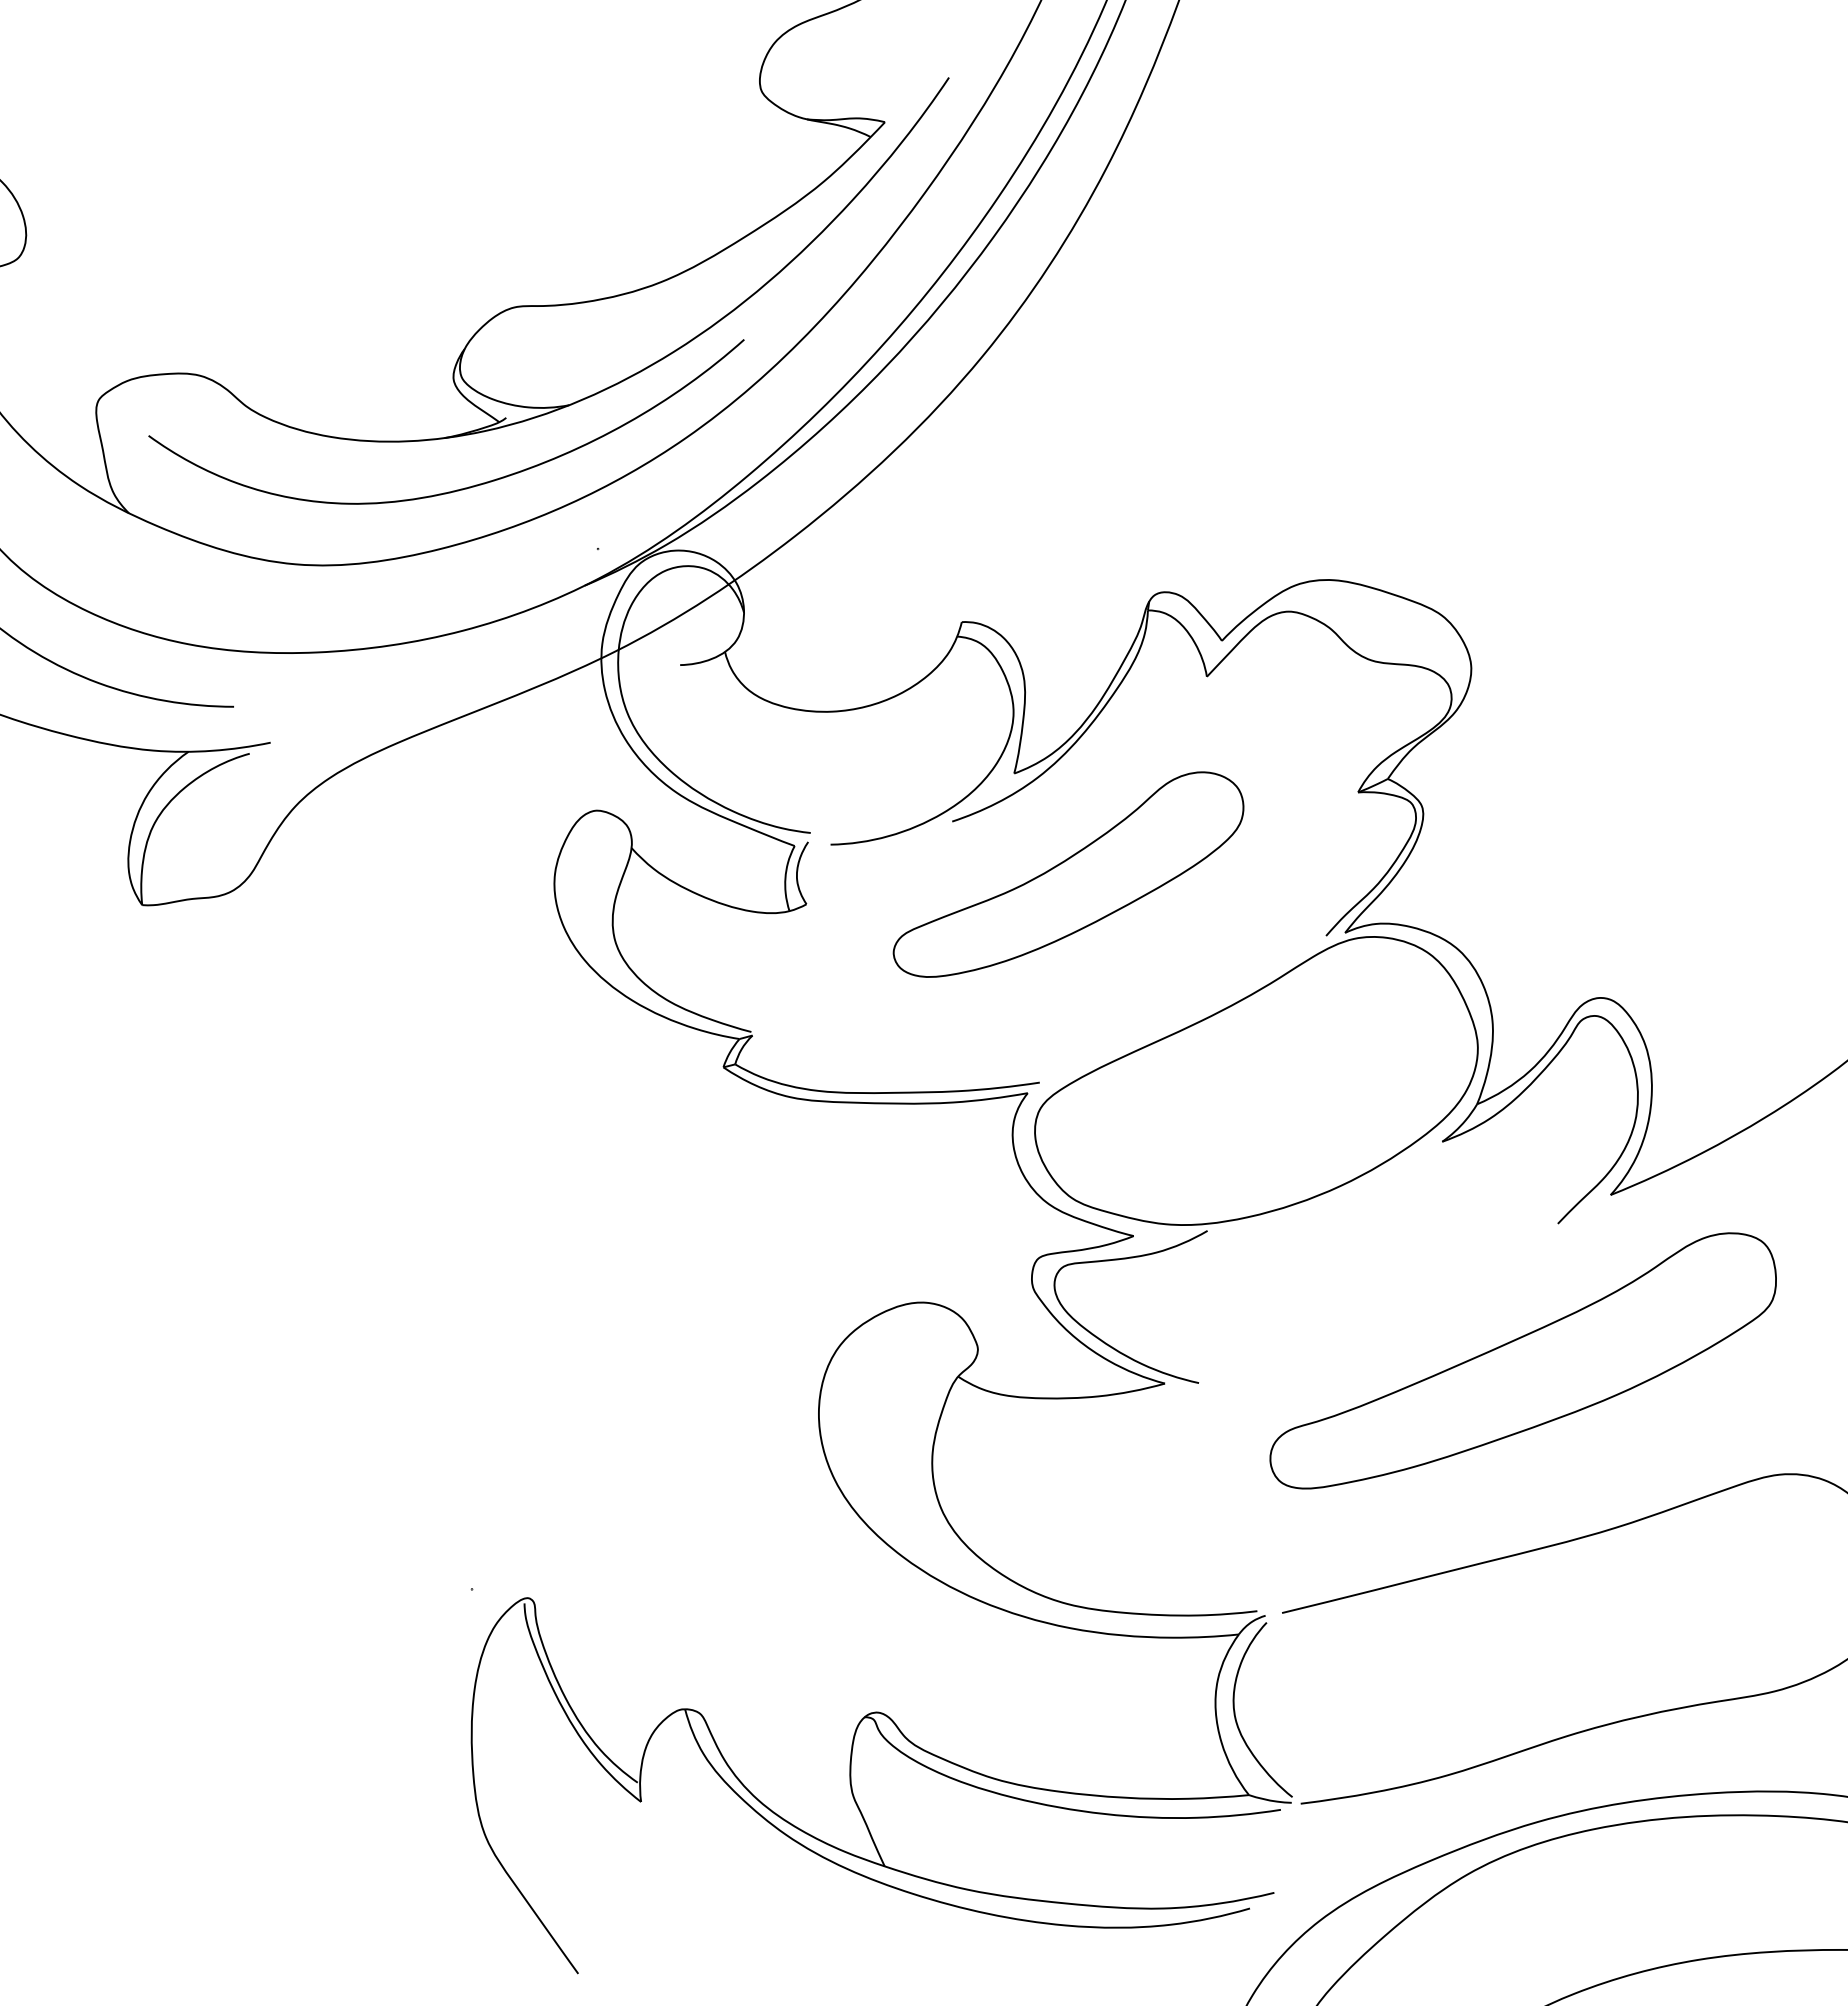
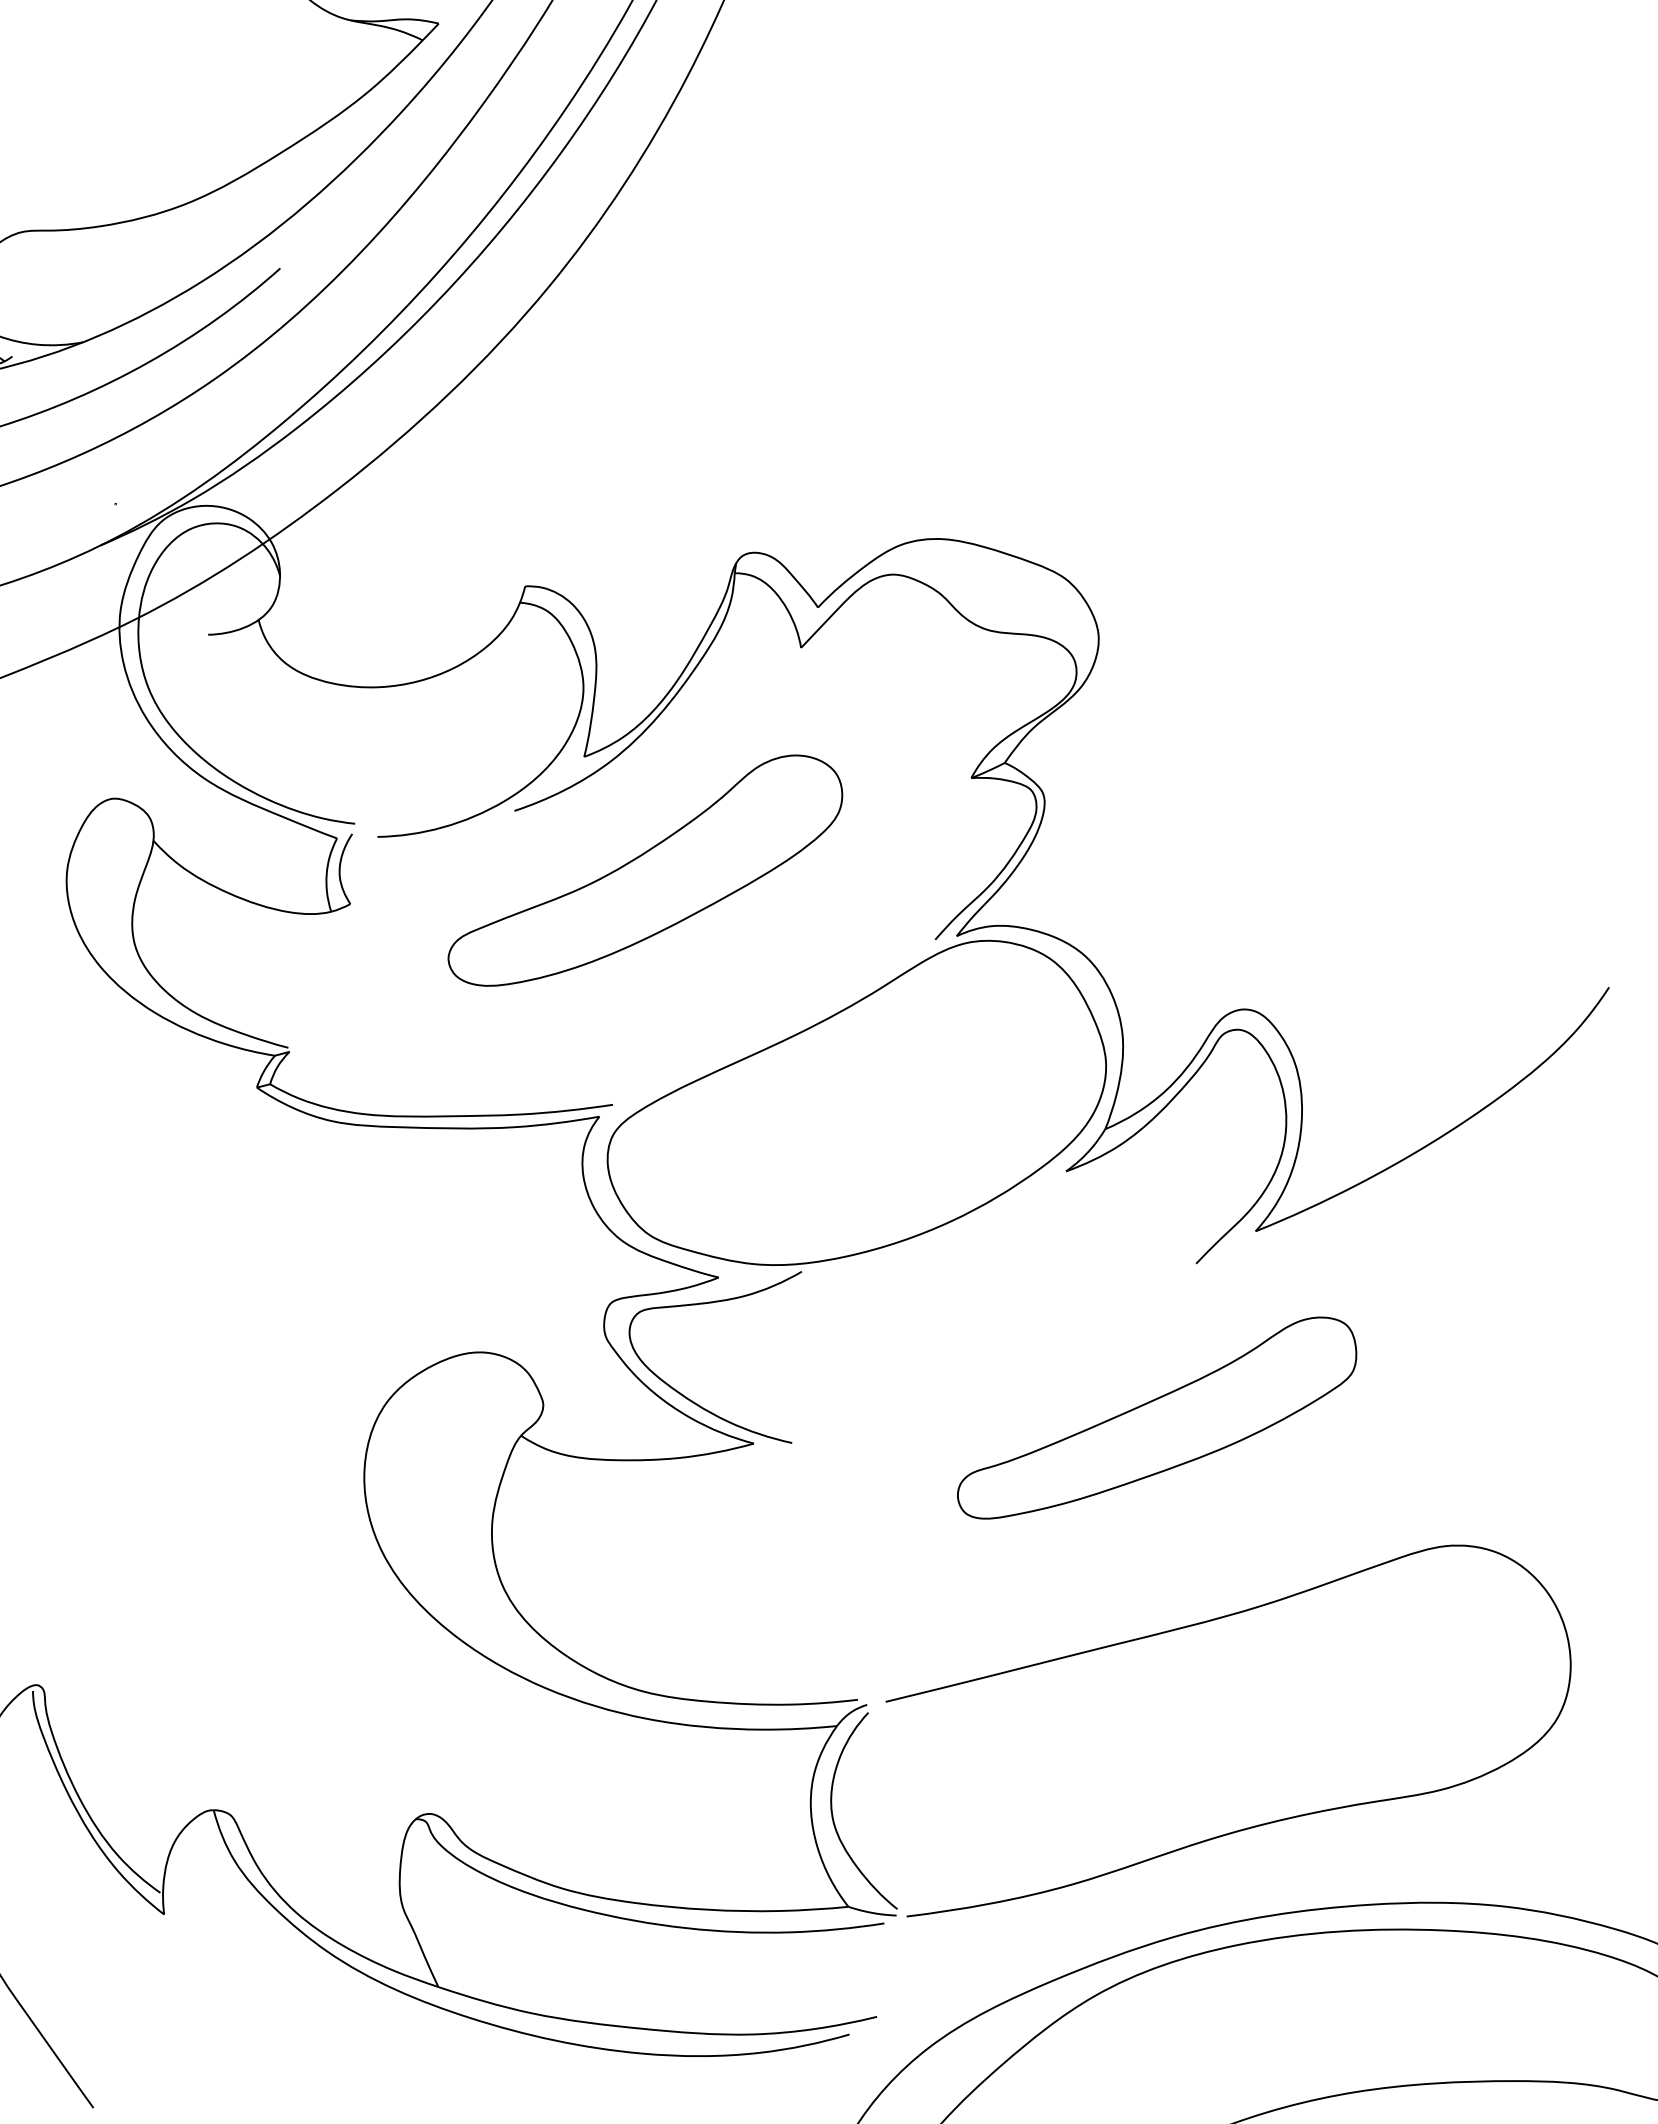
part: (1522, 1360) -> (1156, 1417), size x0.7

